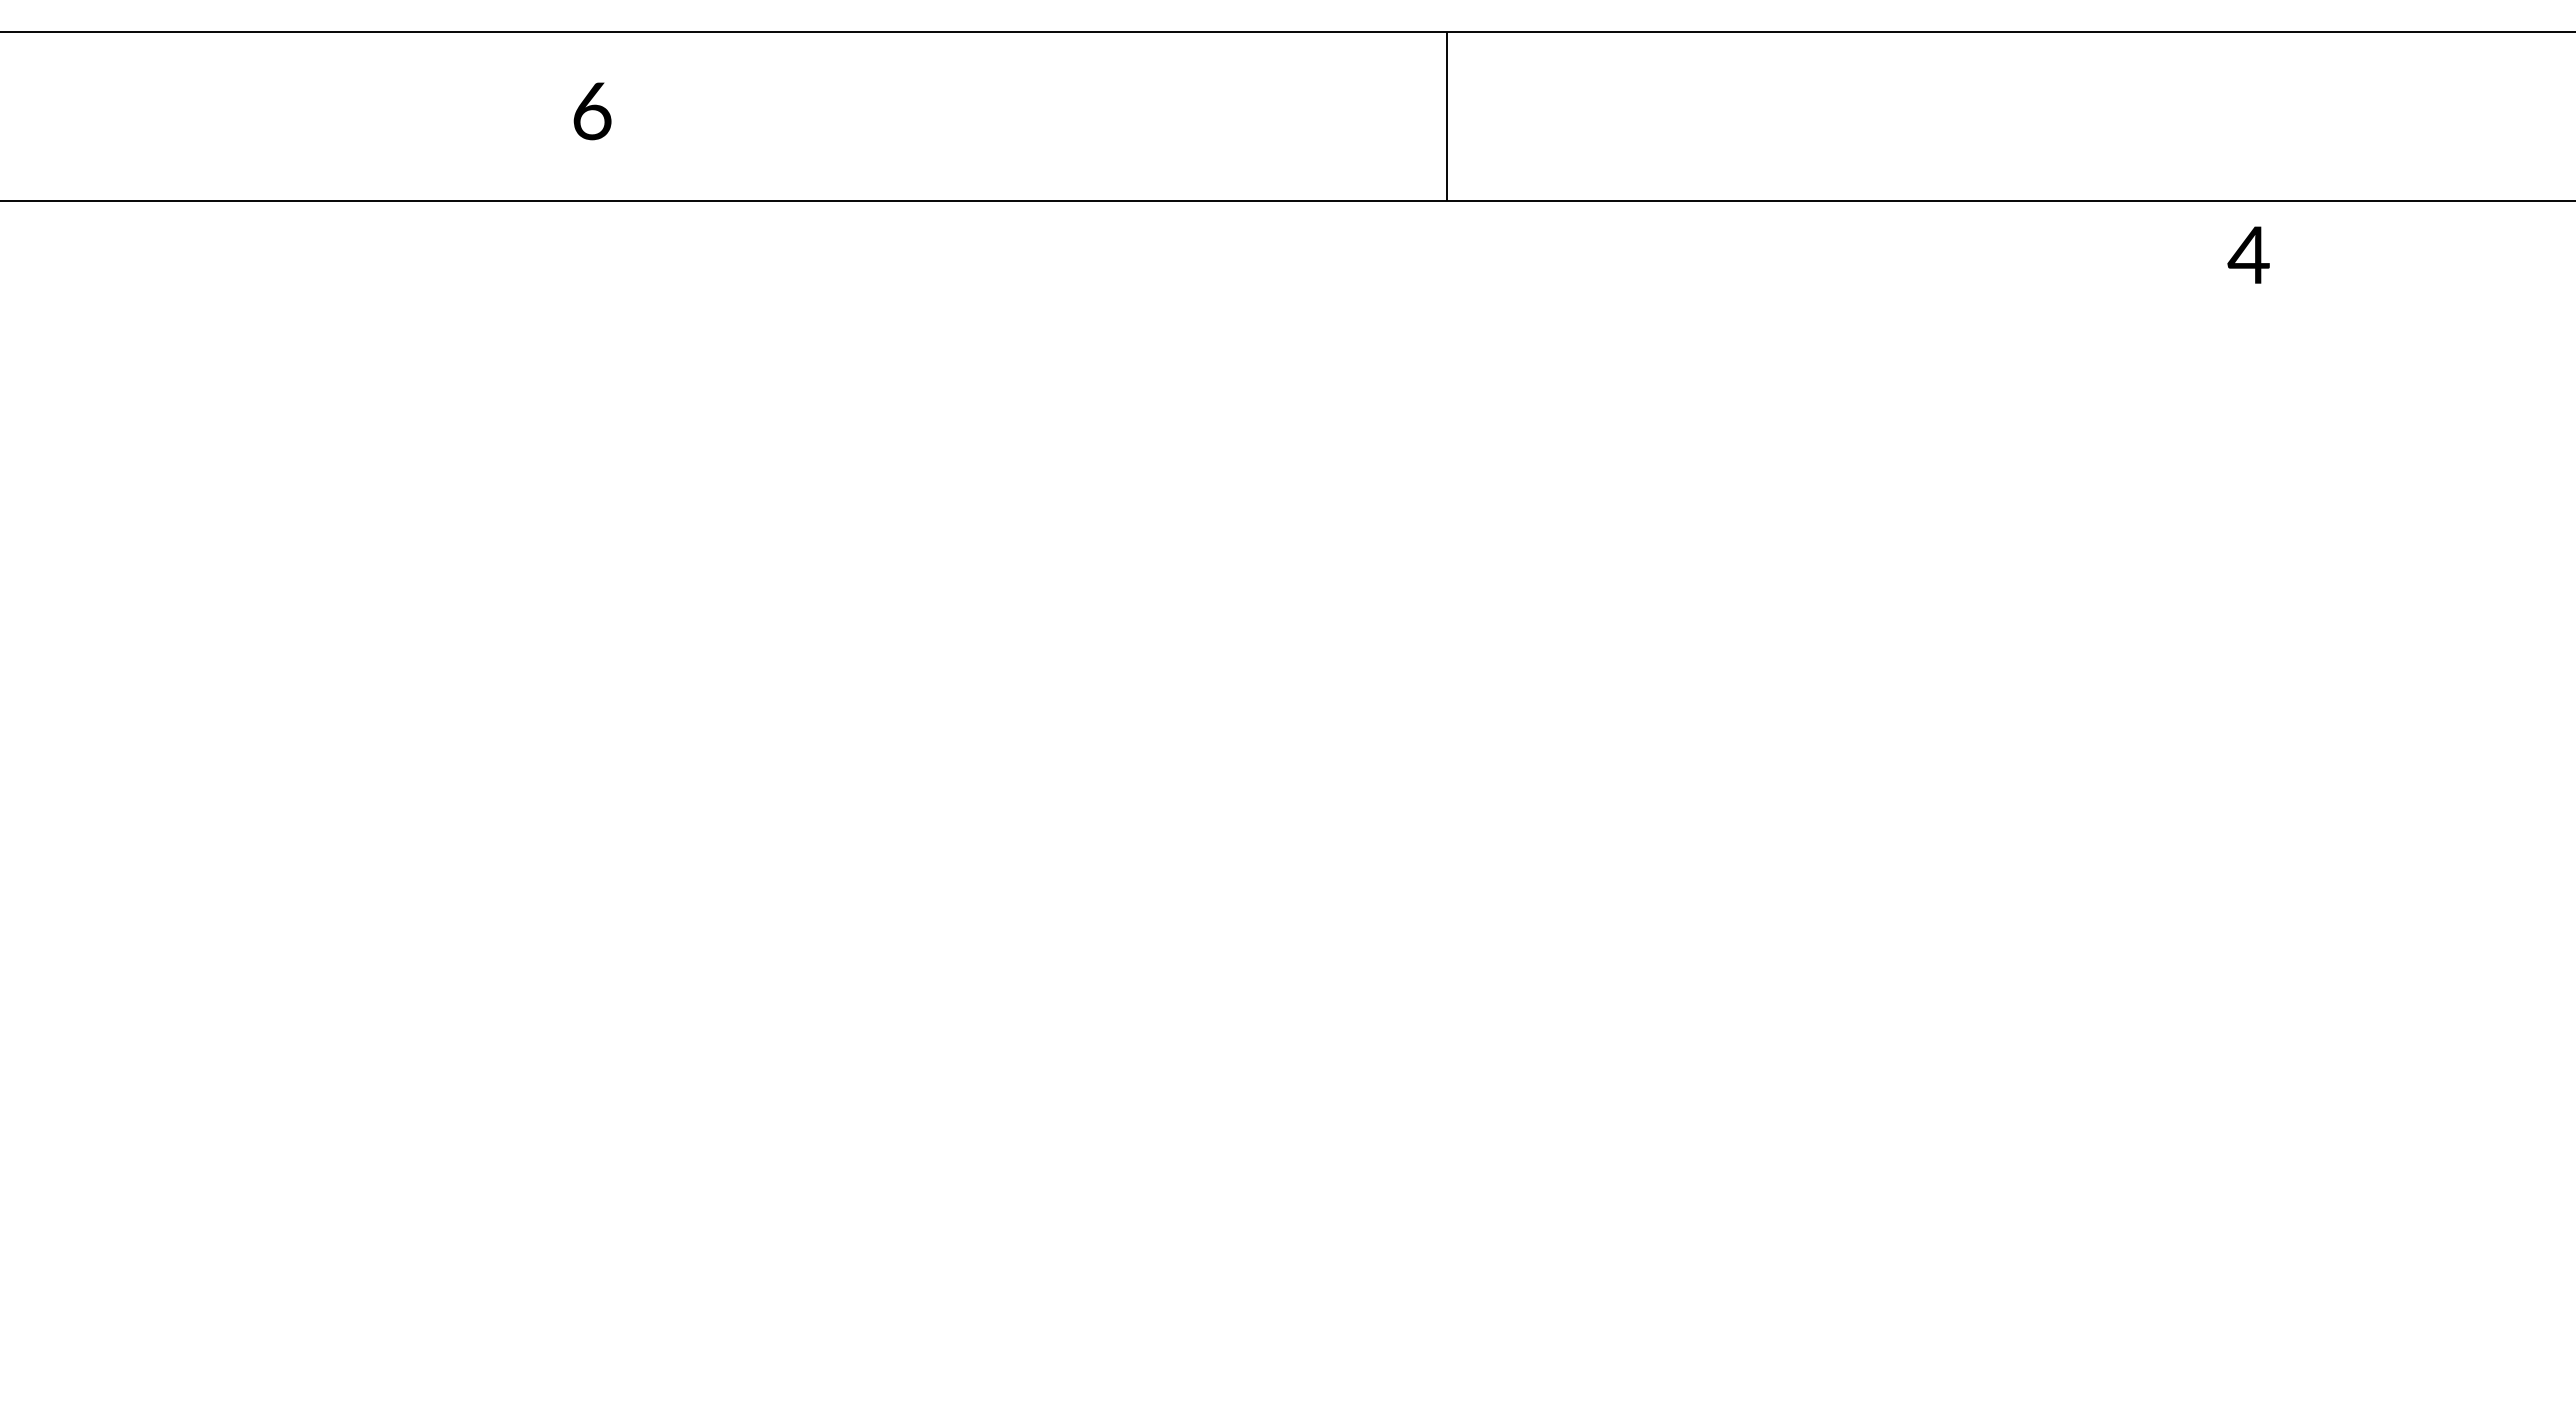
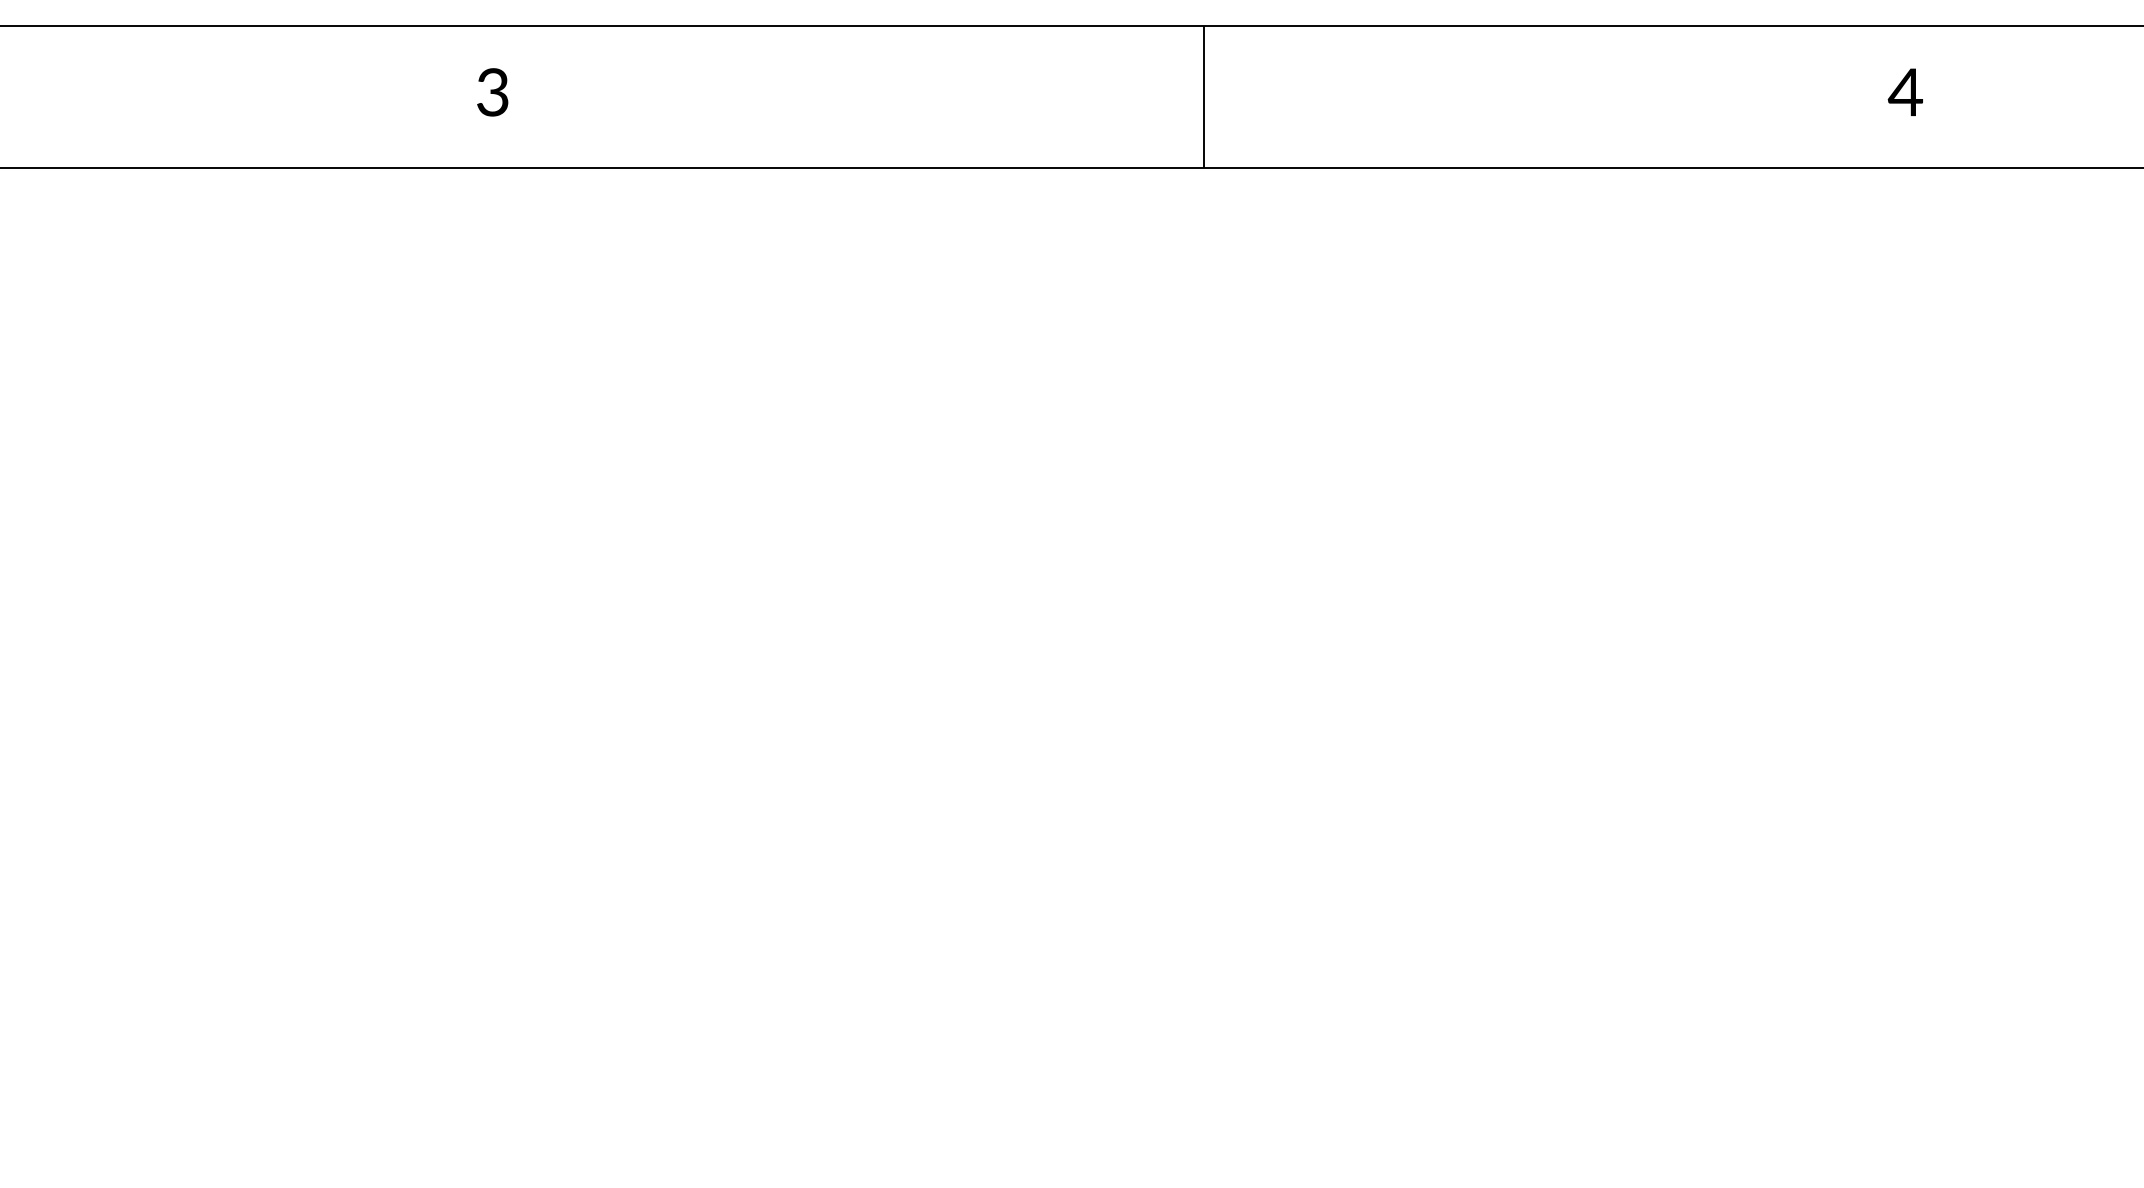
text: (592, 111) -> (493, 92), 6 -> 3
text: (2248, 254) -> (1905, 91), moved

